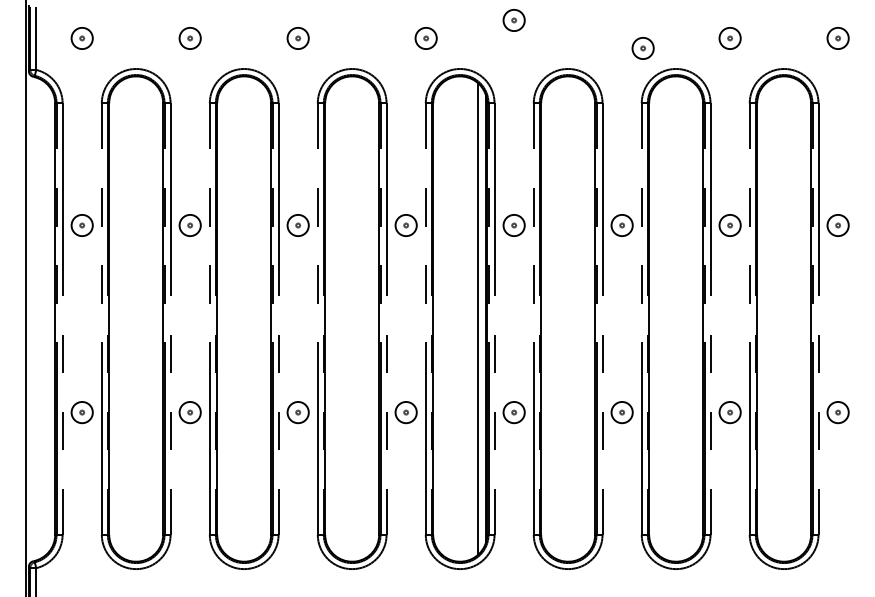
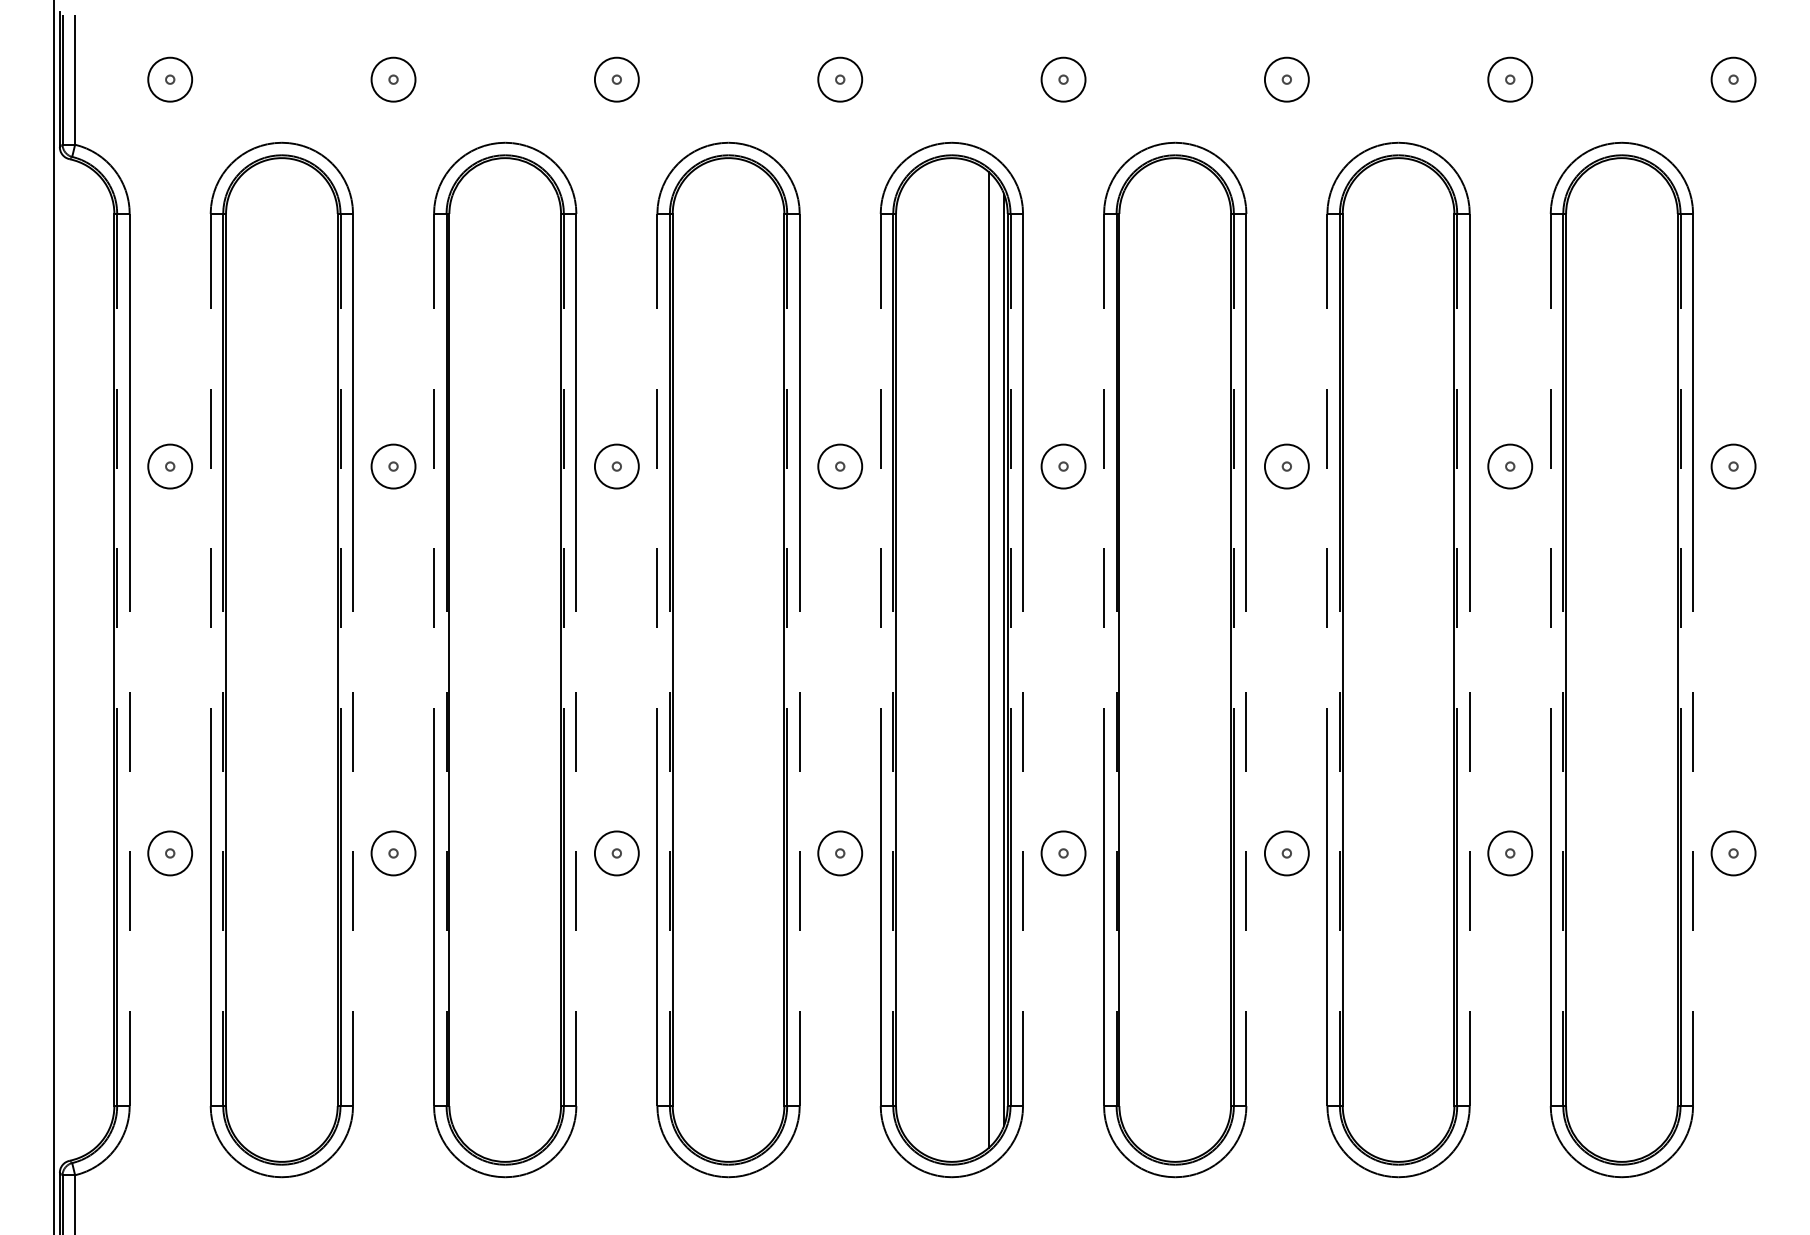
part: (513, 20) -> (1062, 79), moved
part: (425, 38) -> (838, 79), moved
part: (642, 48) -> (1285, 79), moved

